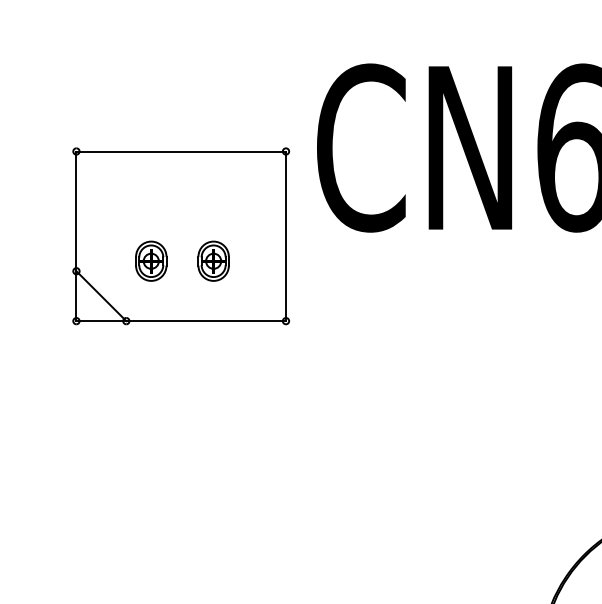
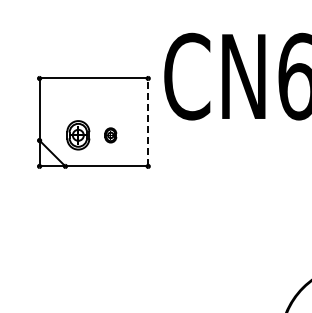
line: (286, 236) -> (148, 122), solid -> dashed
part: (151, 261) -> (78, 135), size x1.4
part: (213, 261) -> (110, 135), size x0.7

